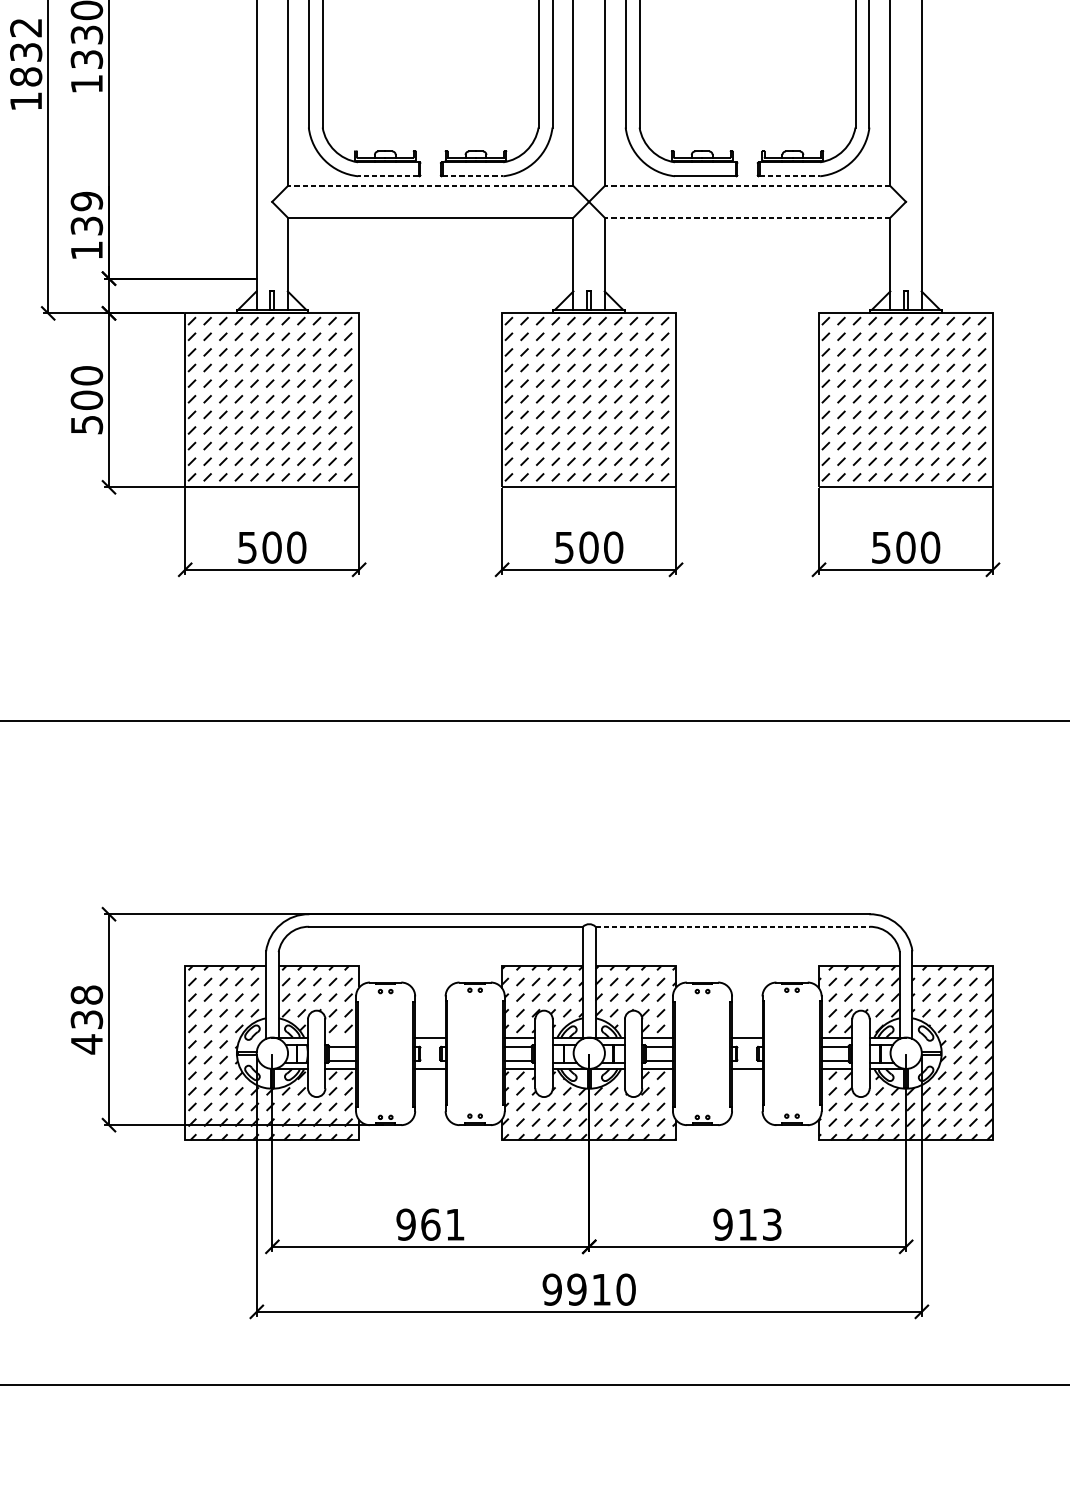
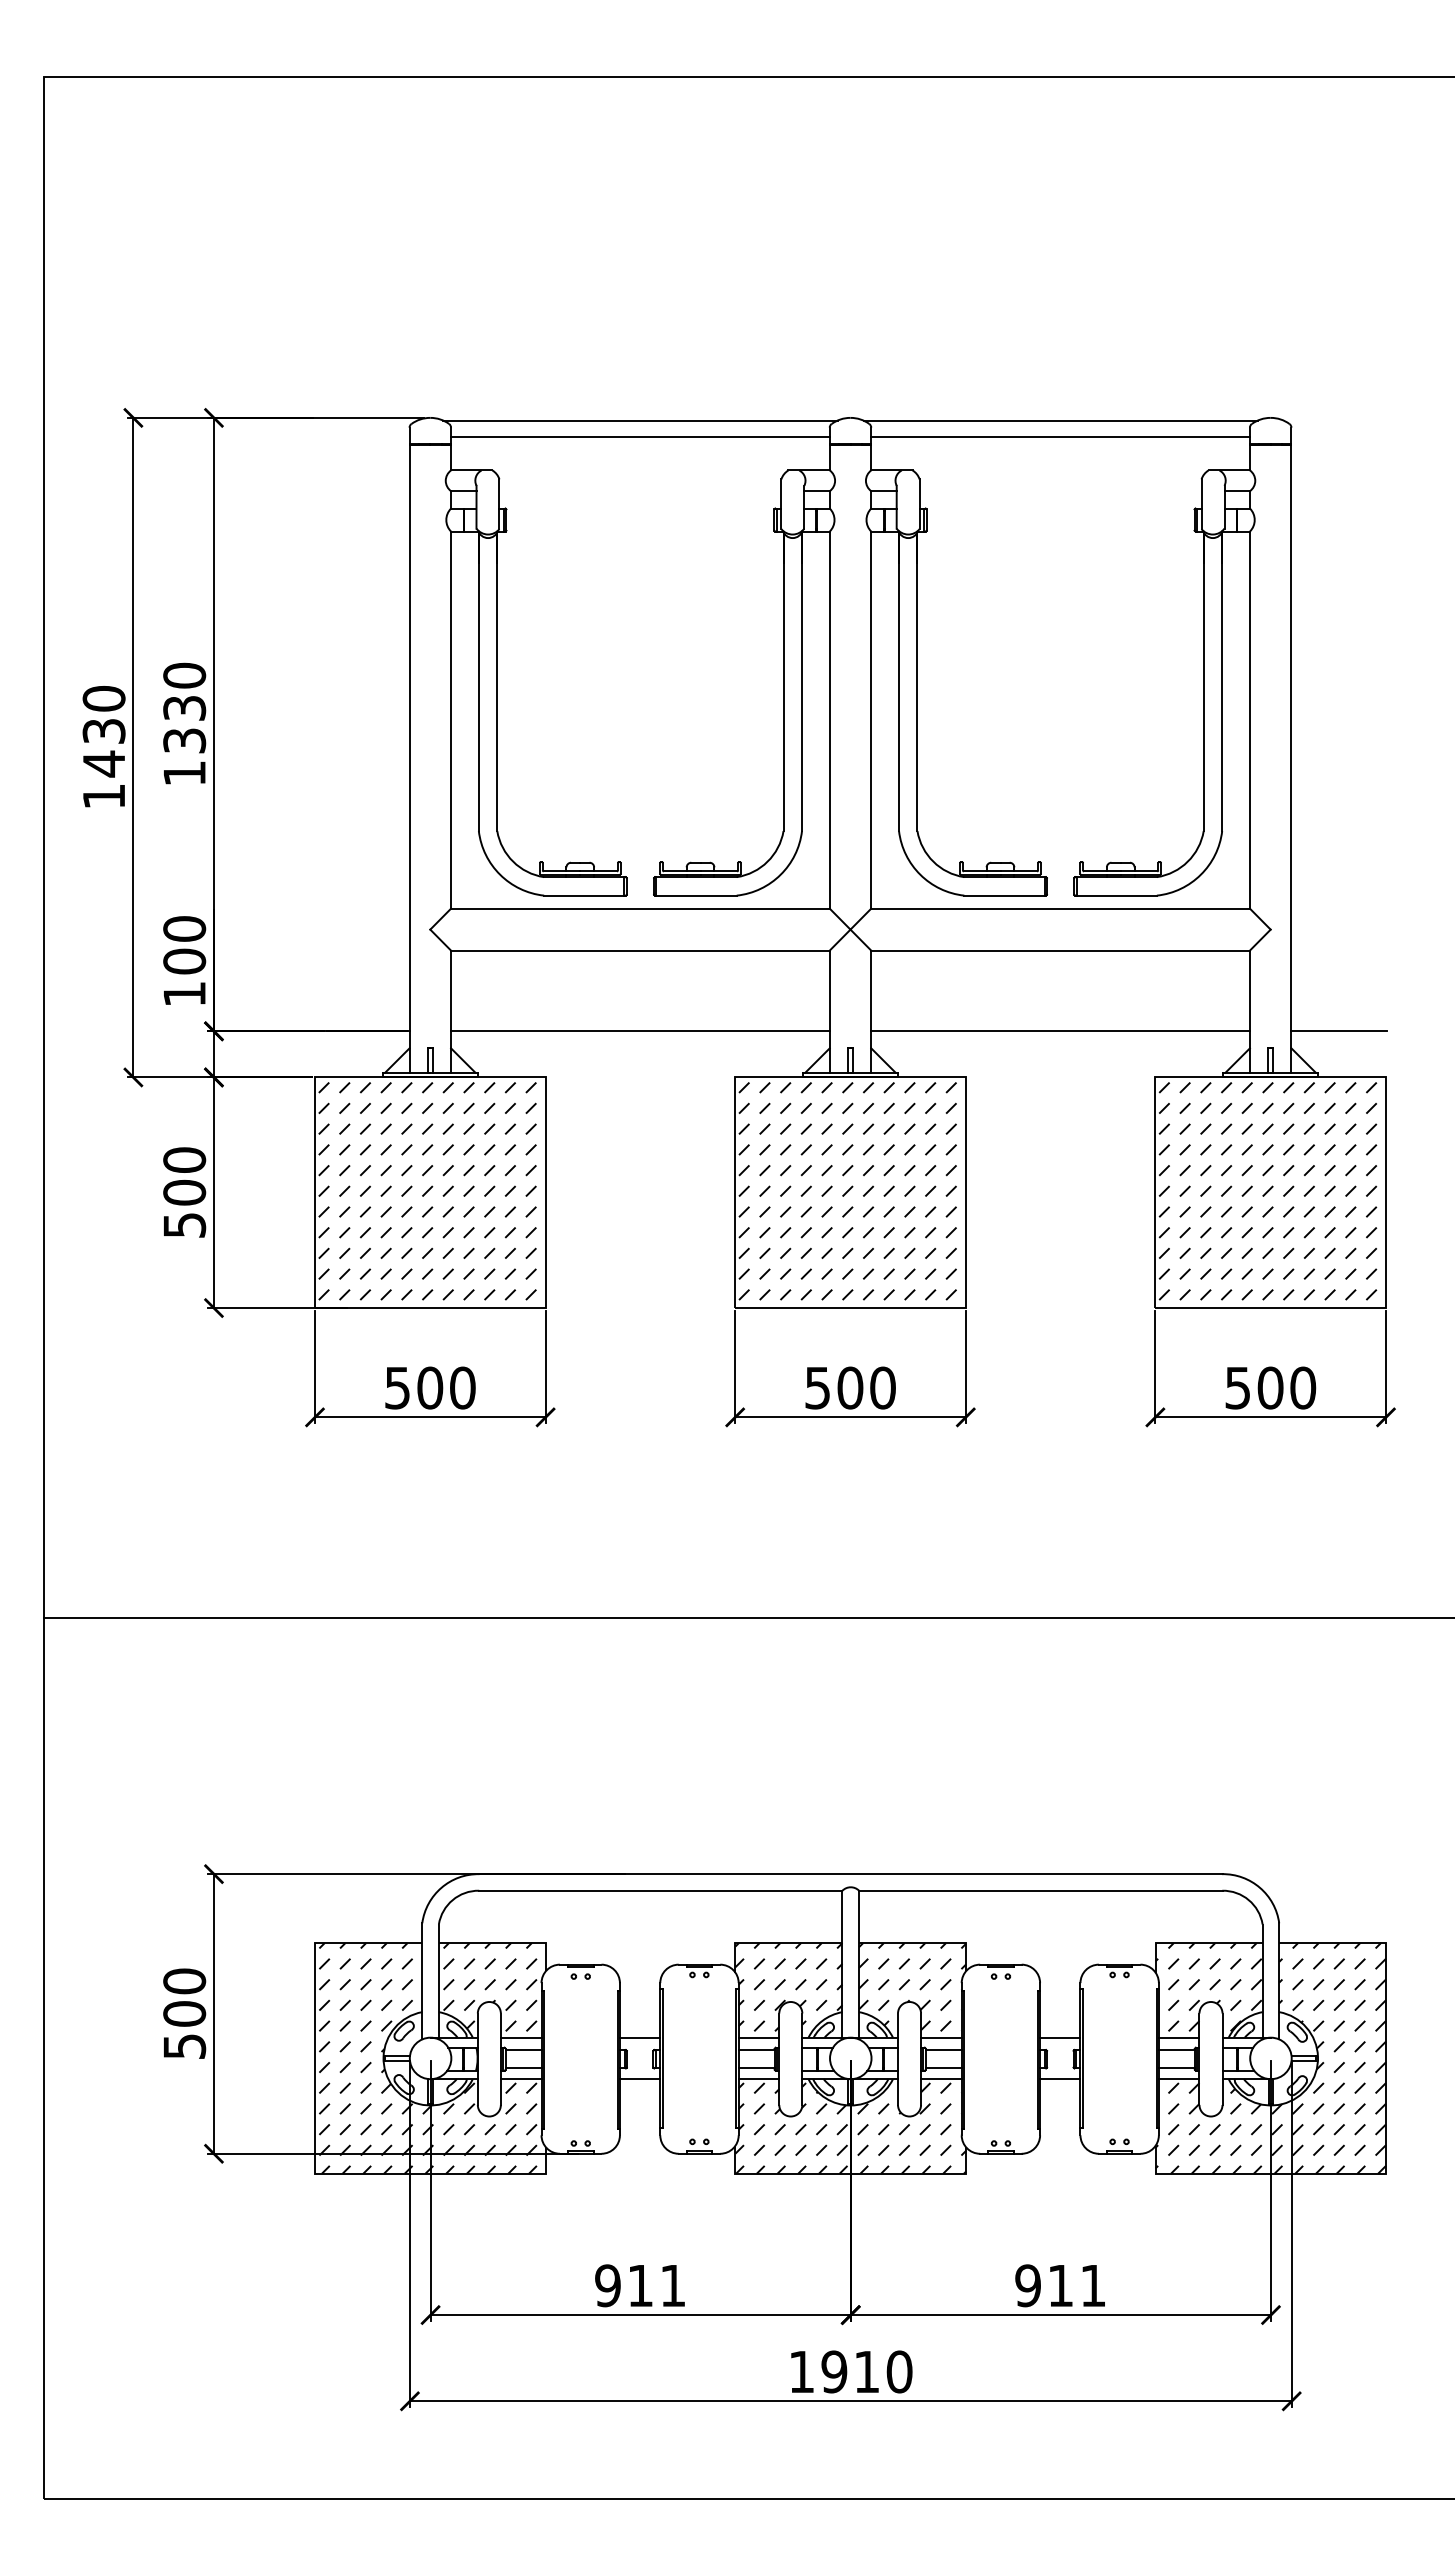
text: (25, 52) -> (103, 731), 1832 -> 1430
line: (387, 176) -> (583, 895), dashed -> solid
line: (473, 176) -> (697, 895), dashed -> solid
line: (790, 176) -> (1117, 895), dashed -> solid
line: (429, 185) -> (639, 908), dashed -> solid
line: (747, 185) -> (1060, 908), dashed -> solid
text: (86, 213) -> (184, 945), 139 -> 100
line: (747, 217) -> (1060, 950), dashed -> solid
line: (430, 278) -> (640, 1031), added
line: (747, 278) -> (1060, 1031), added
line: (957, 278) -> (1339, 1031), added
line: (733, 926) -> (1041, 1890), dashed -> solid
text: (86, 1020) -> (184, 2014), 438 -> 500
line: (340, 1037) -> (520, 2037), added
text: (430, 1224) -> (640, 2285), 961 -> 911
text: (772, 1224) -> (1093, 2285), 913 -> 911
text: (552, 1289) -> (801, 2371), 9910 -> 1910

